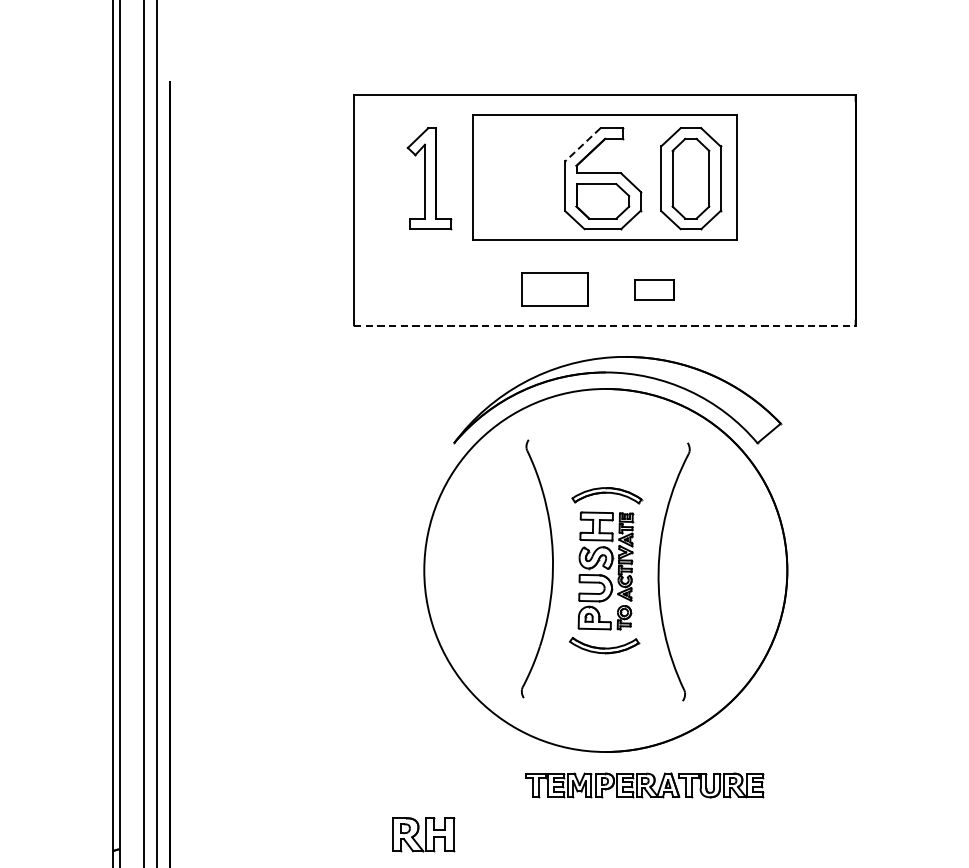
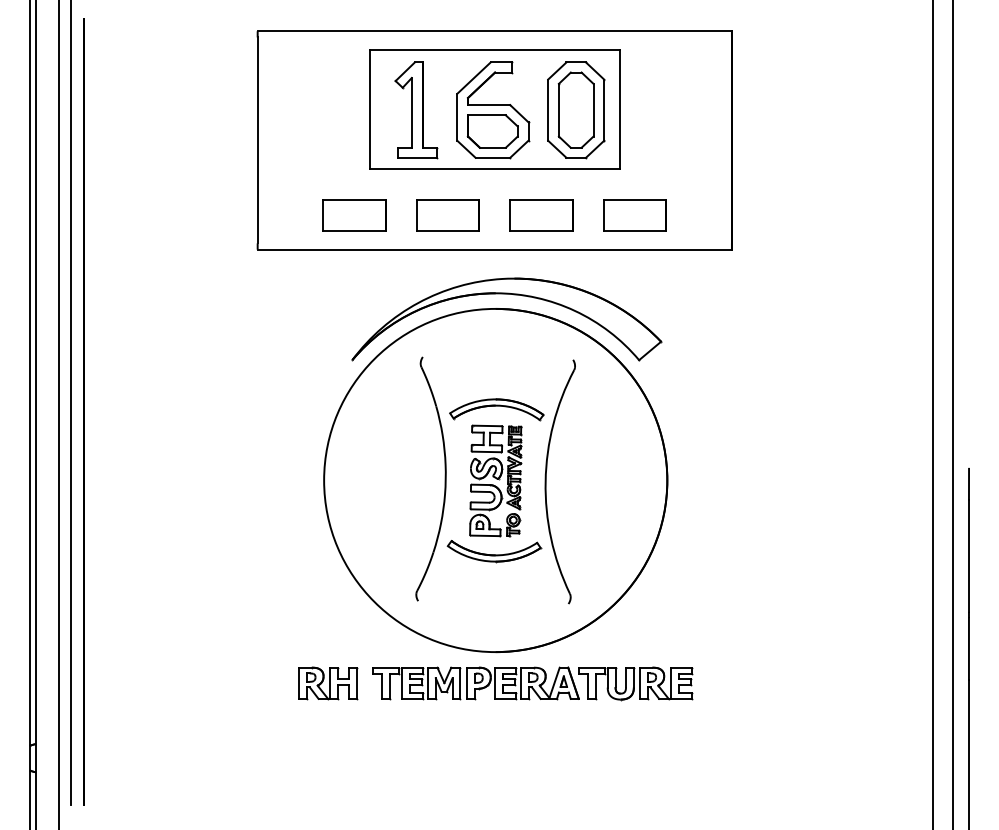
line: (583, 145) -> (474, 78), dashed -> solid
part: (429, 179) -> (416, 110), moved
part: (456, 290) -> (354, 215), added
part: (654, 290) -> (541, 215), size x1.67
part: (752, 290) -> (634, 215), added
line: (605, 326) -> (495, 249), dashed -> solid
part: (606, 495) -> (496, 409), size x1.43
part: (604, 645) -> (494, 551), size x1.43
part: (644, 785) -> (532, 683), size x1.43
part: (423, 834) -> (328, 683), moved

